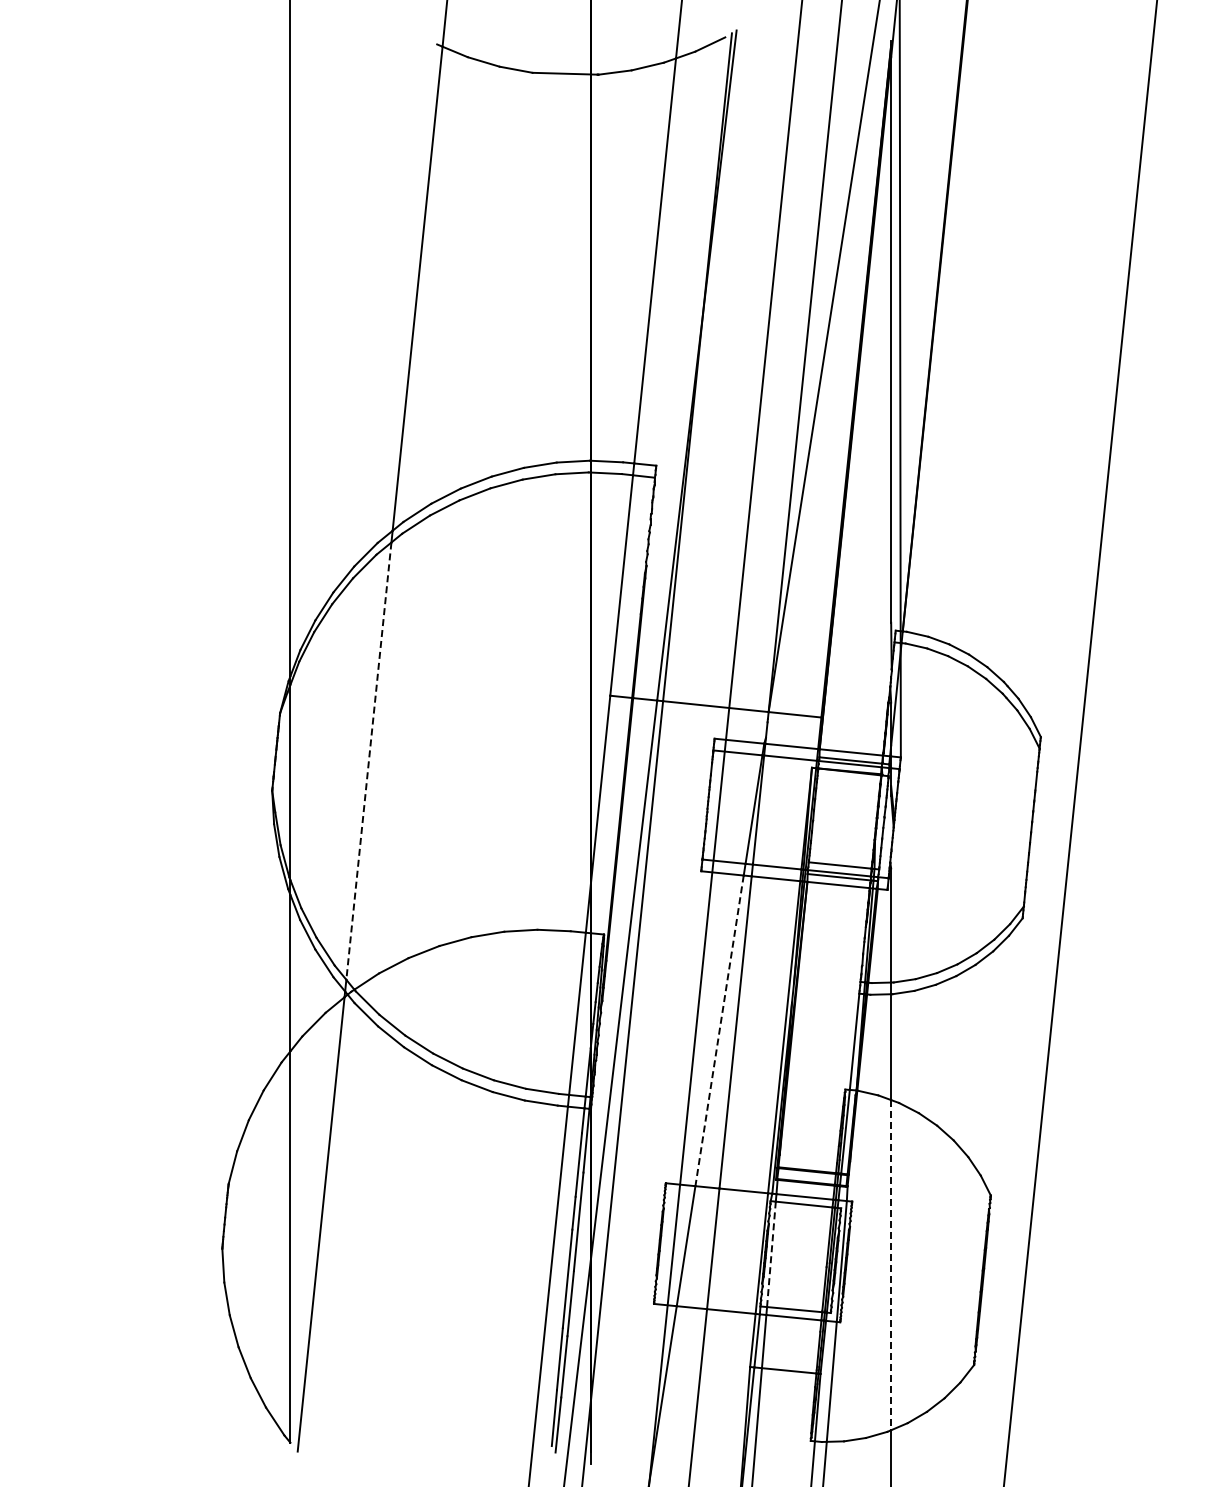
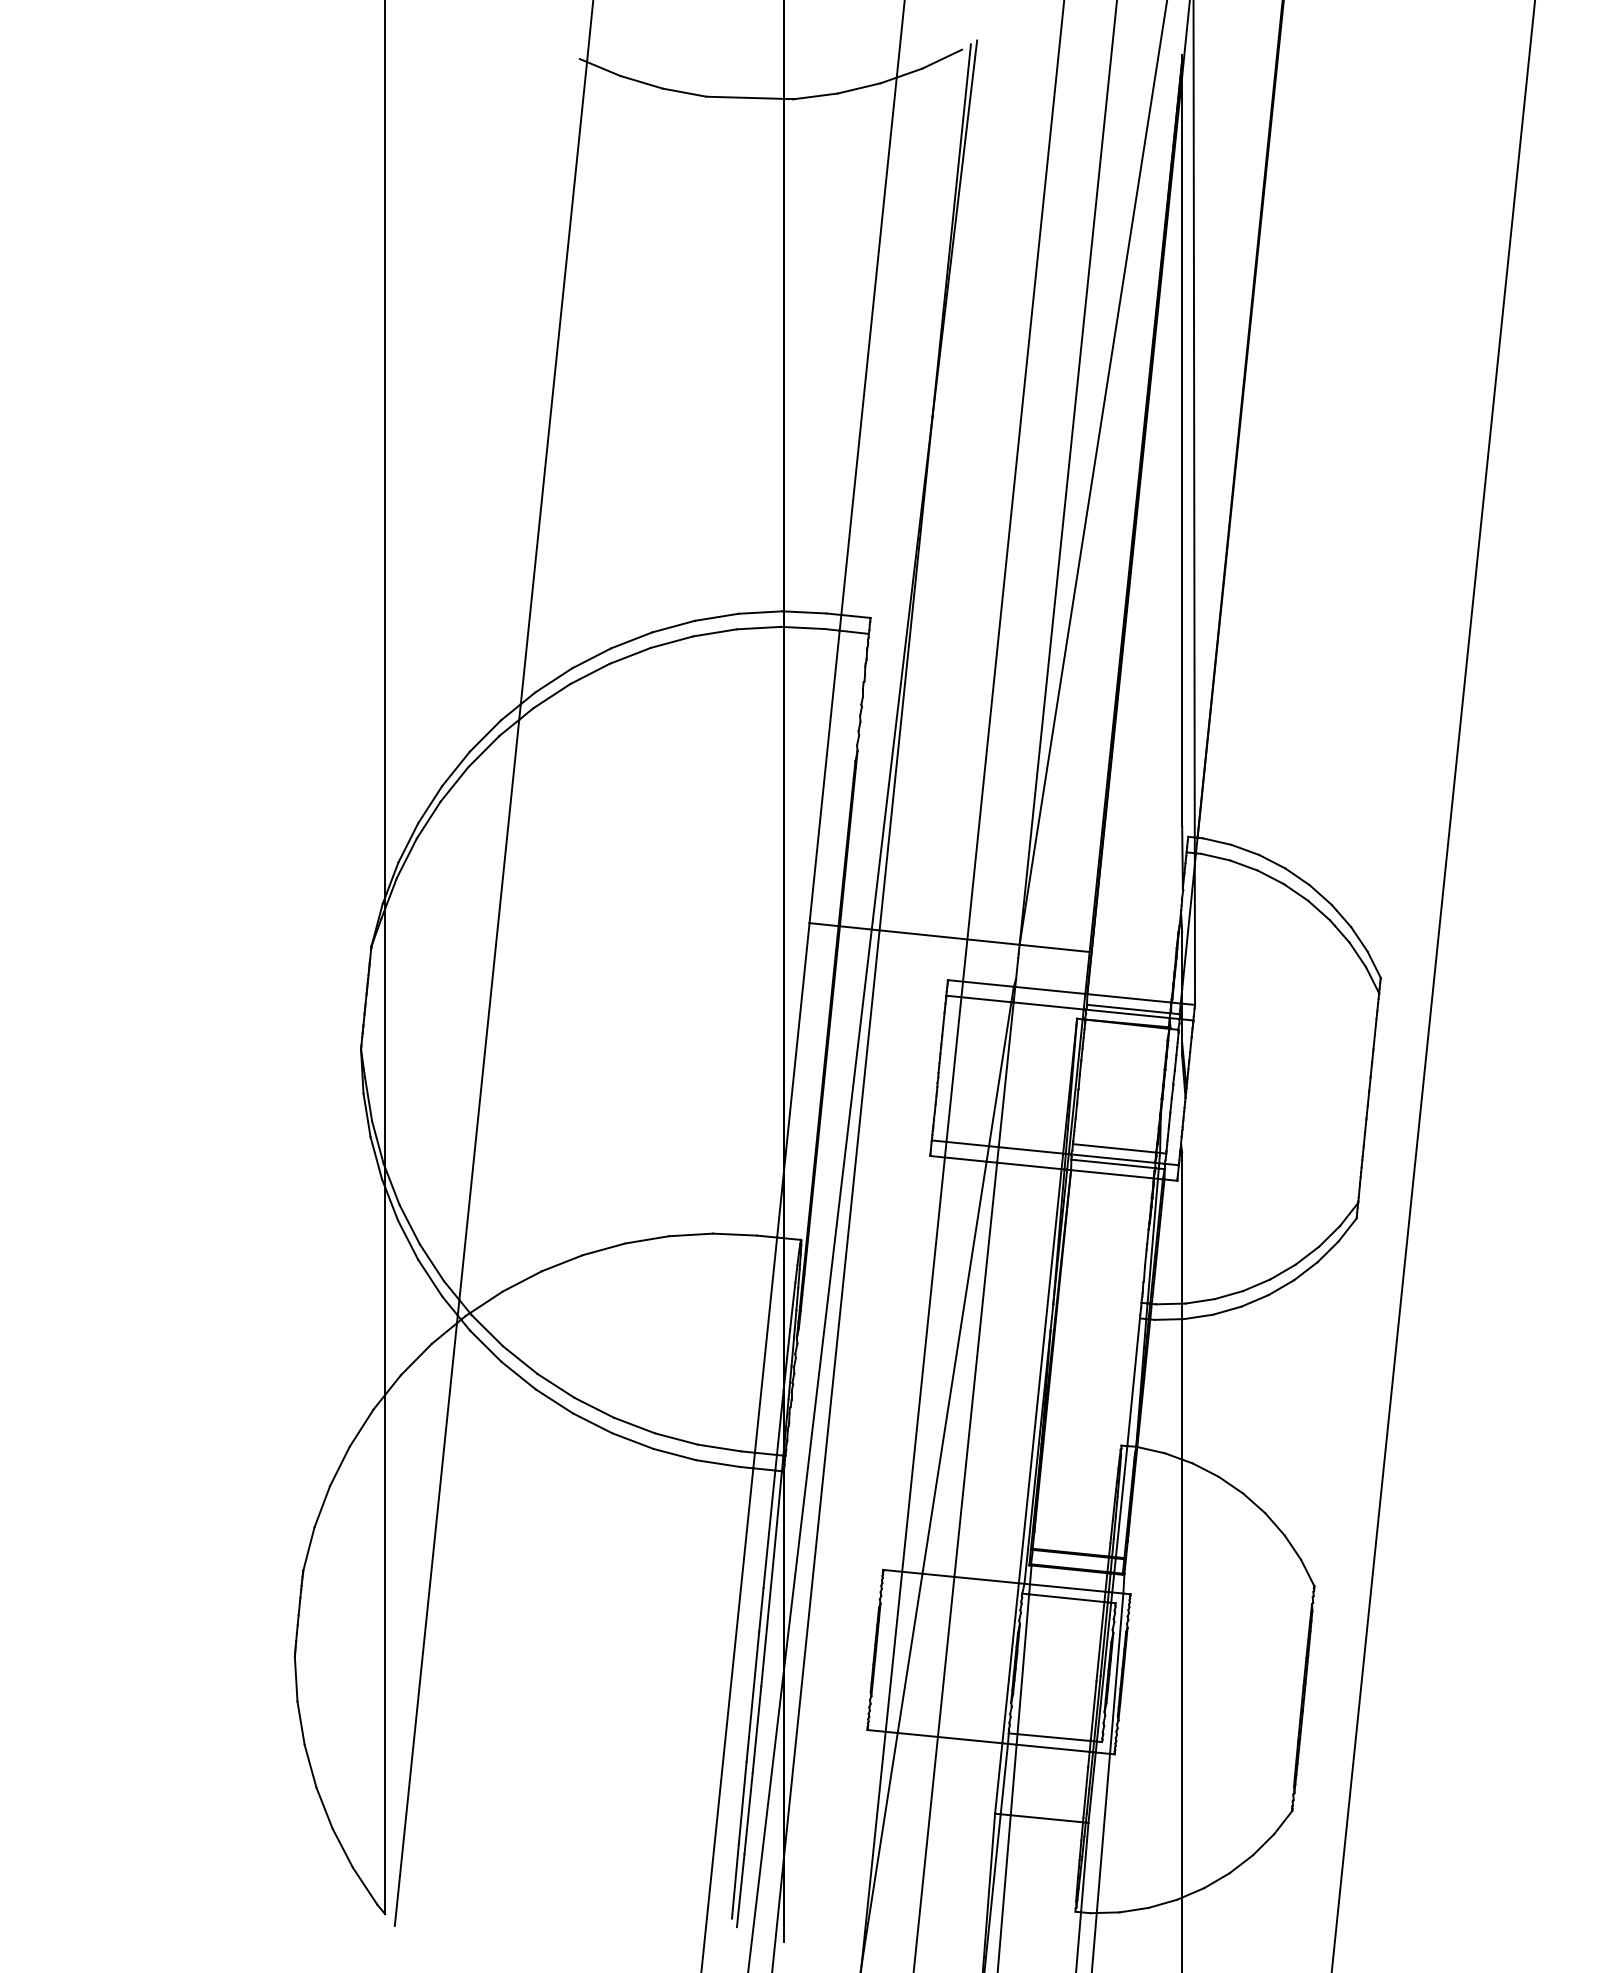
line: (368, 761) -> (488, 1010), dashed -> solid
line: (719, 1031) -> (954, 1368), dashed -> solid
line: (771, 1254) -> (1023, 1664), dashed -> solid
line: (891, 1265) -> (1182, 1679), dashed -> solid

